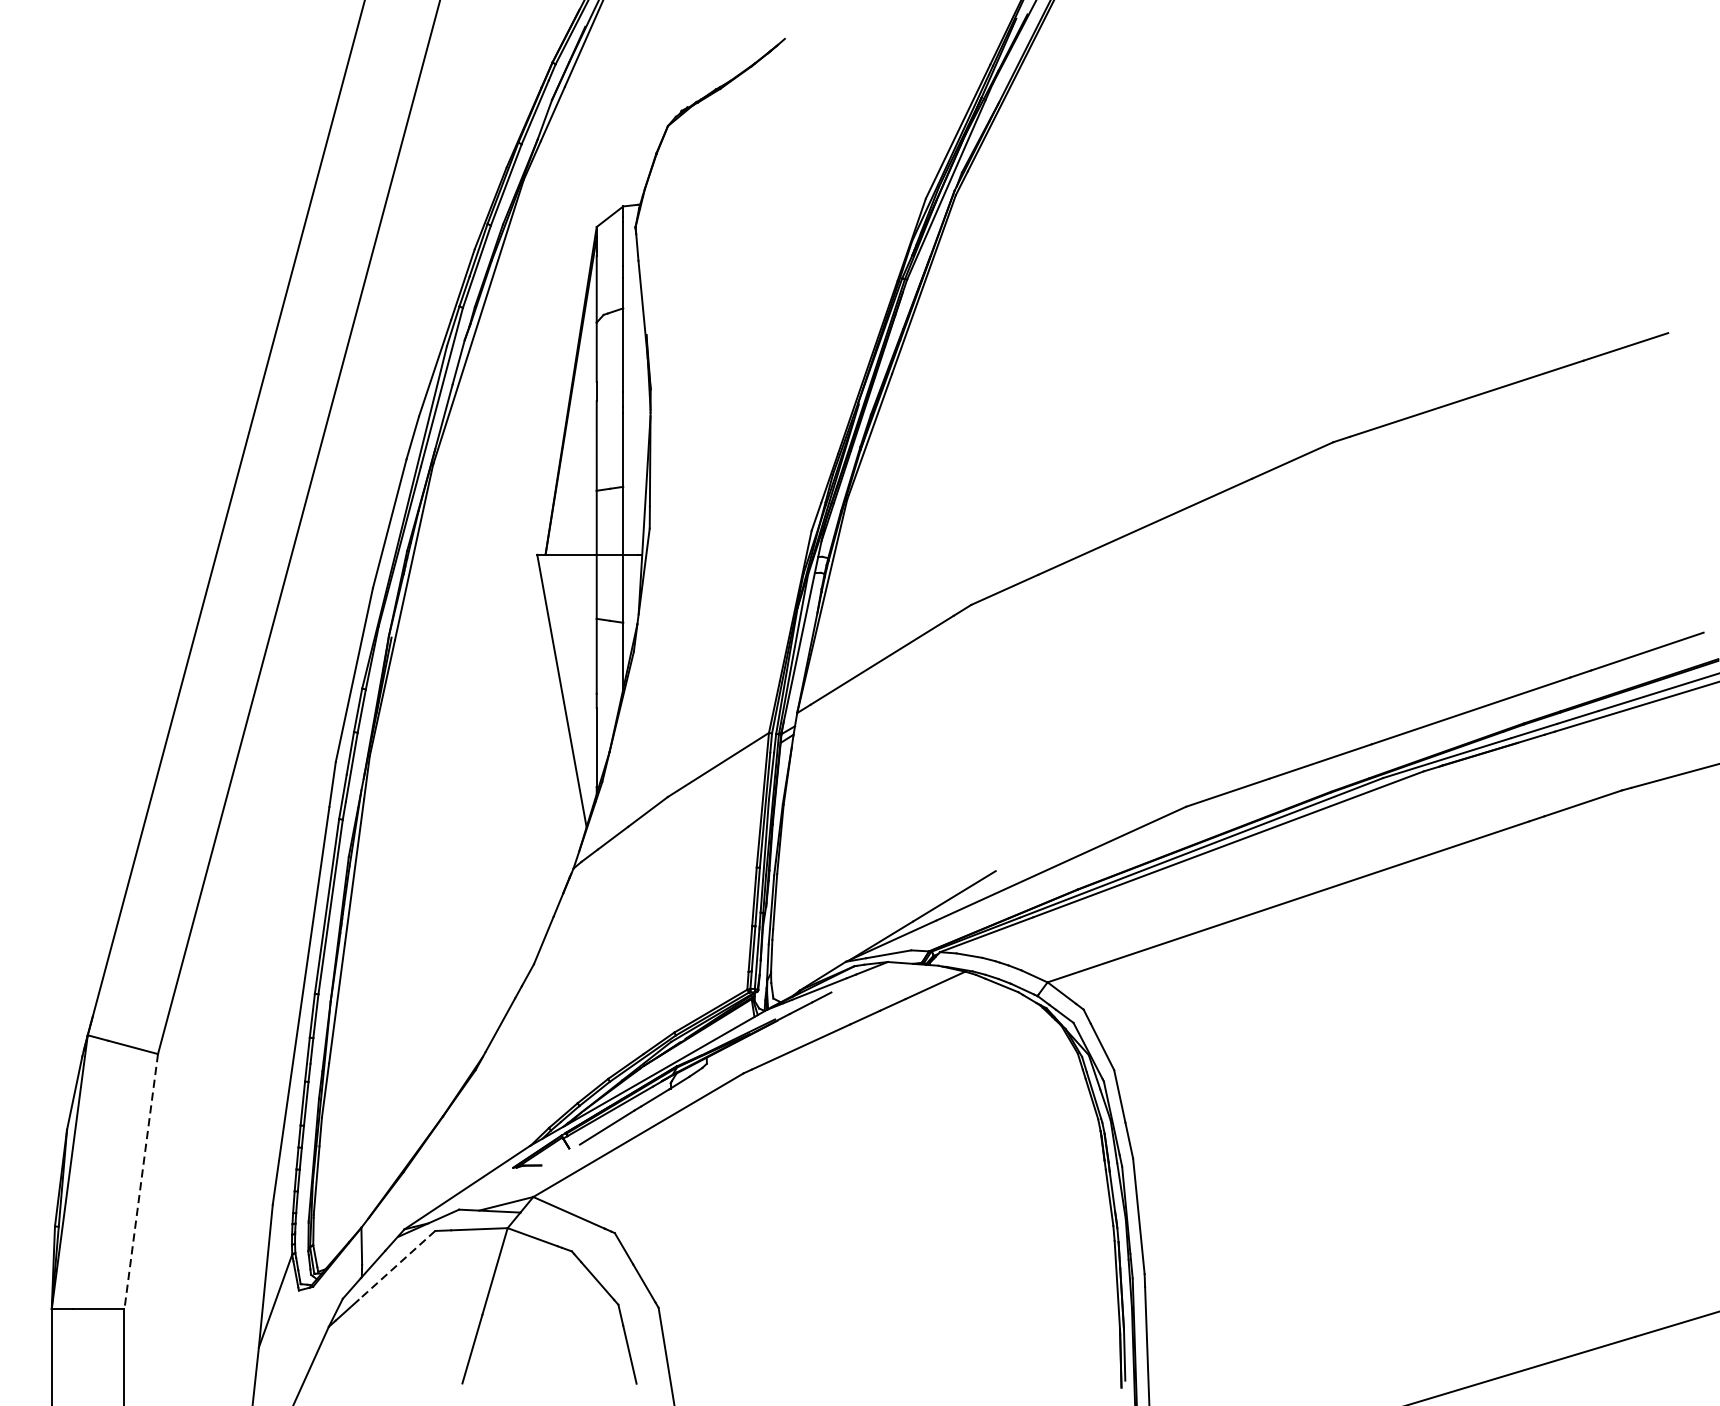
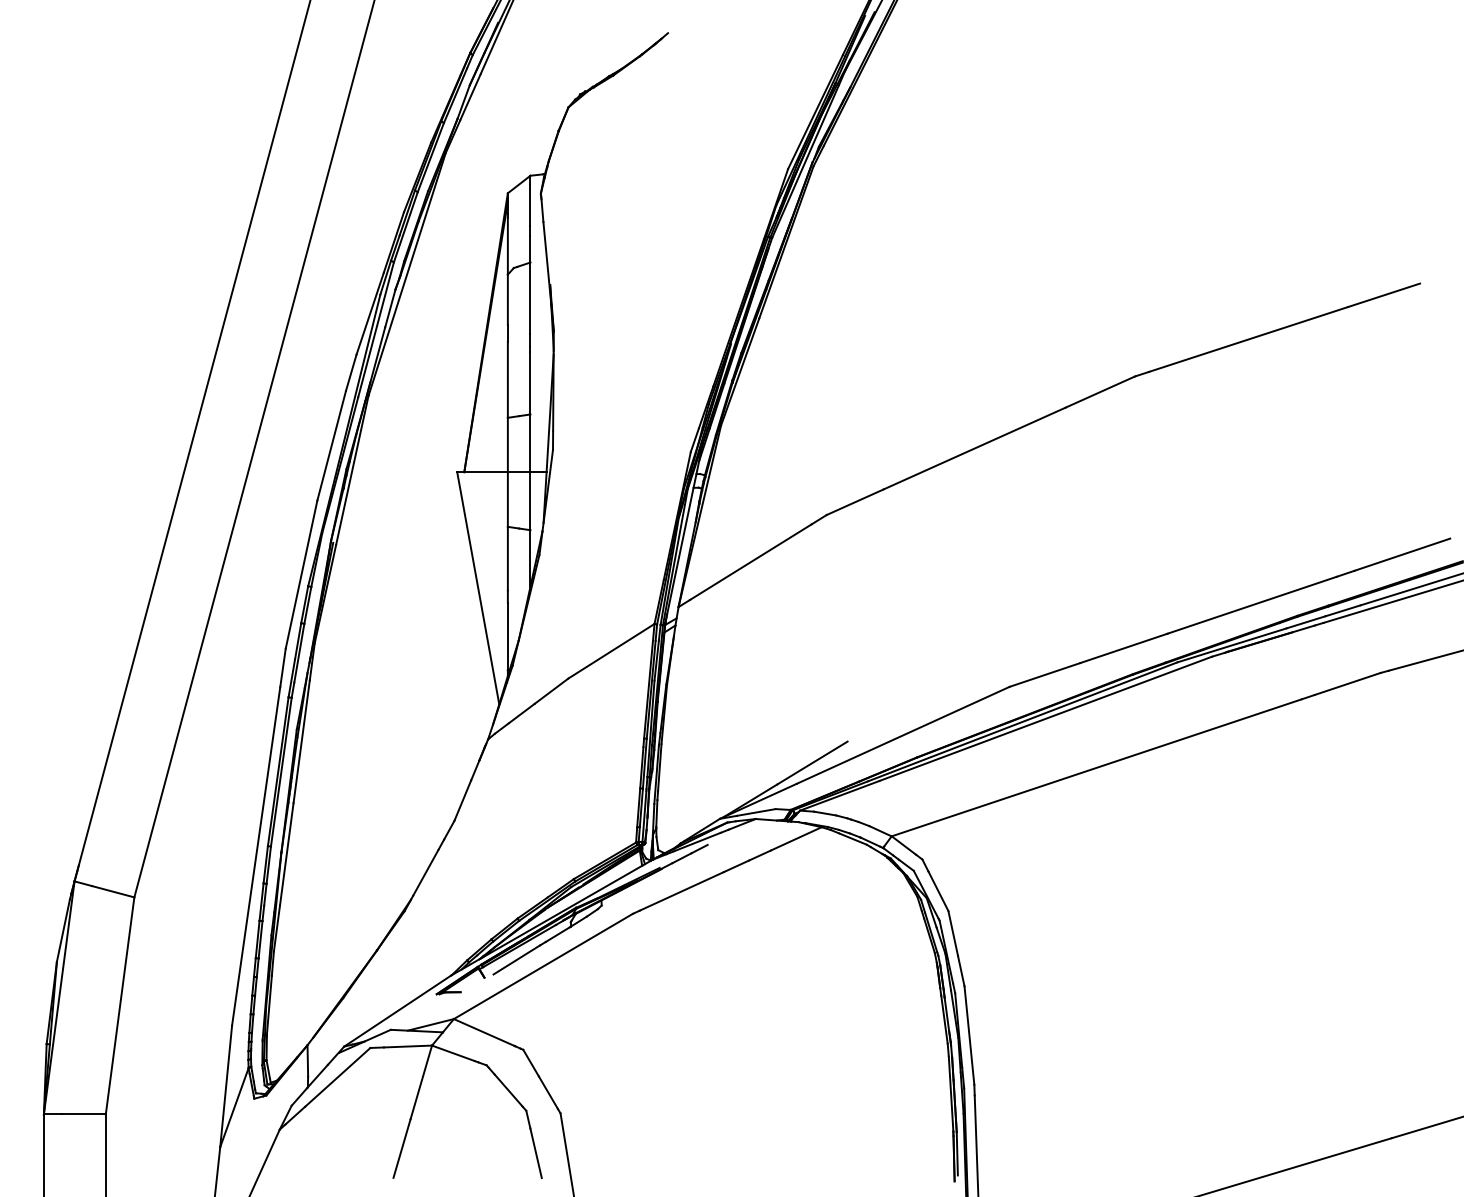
line: (141, 1182) -> (120, 1006), dashed -> solid
line: (396, 1265) -> (337, 1077), dashed -> solid

